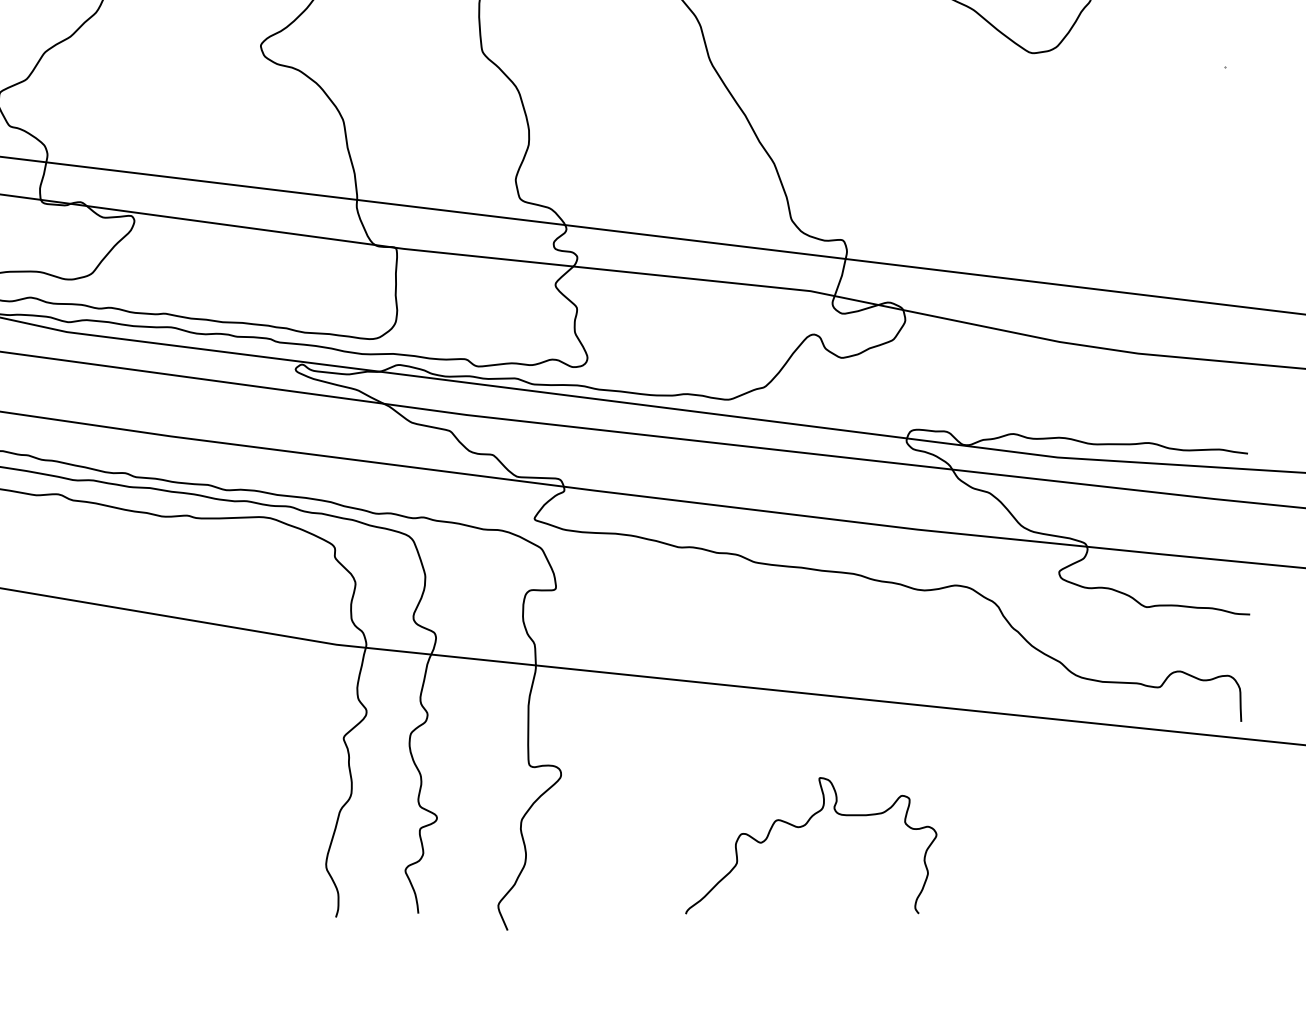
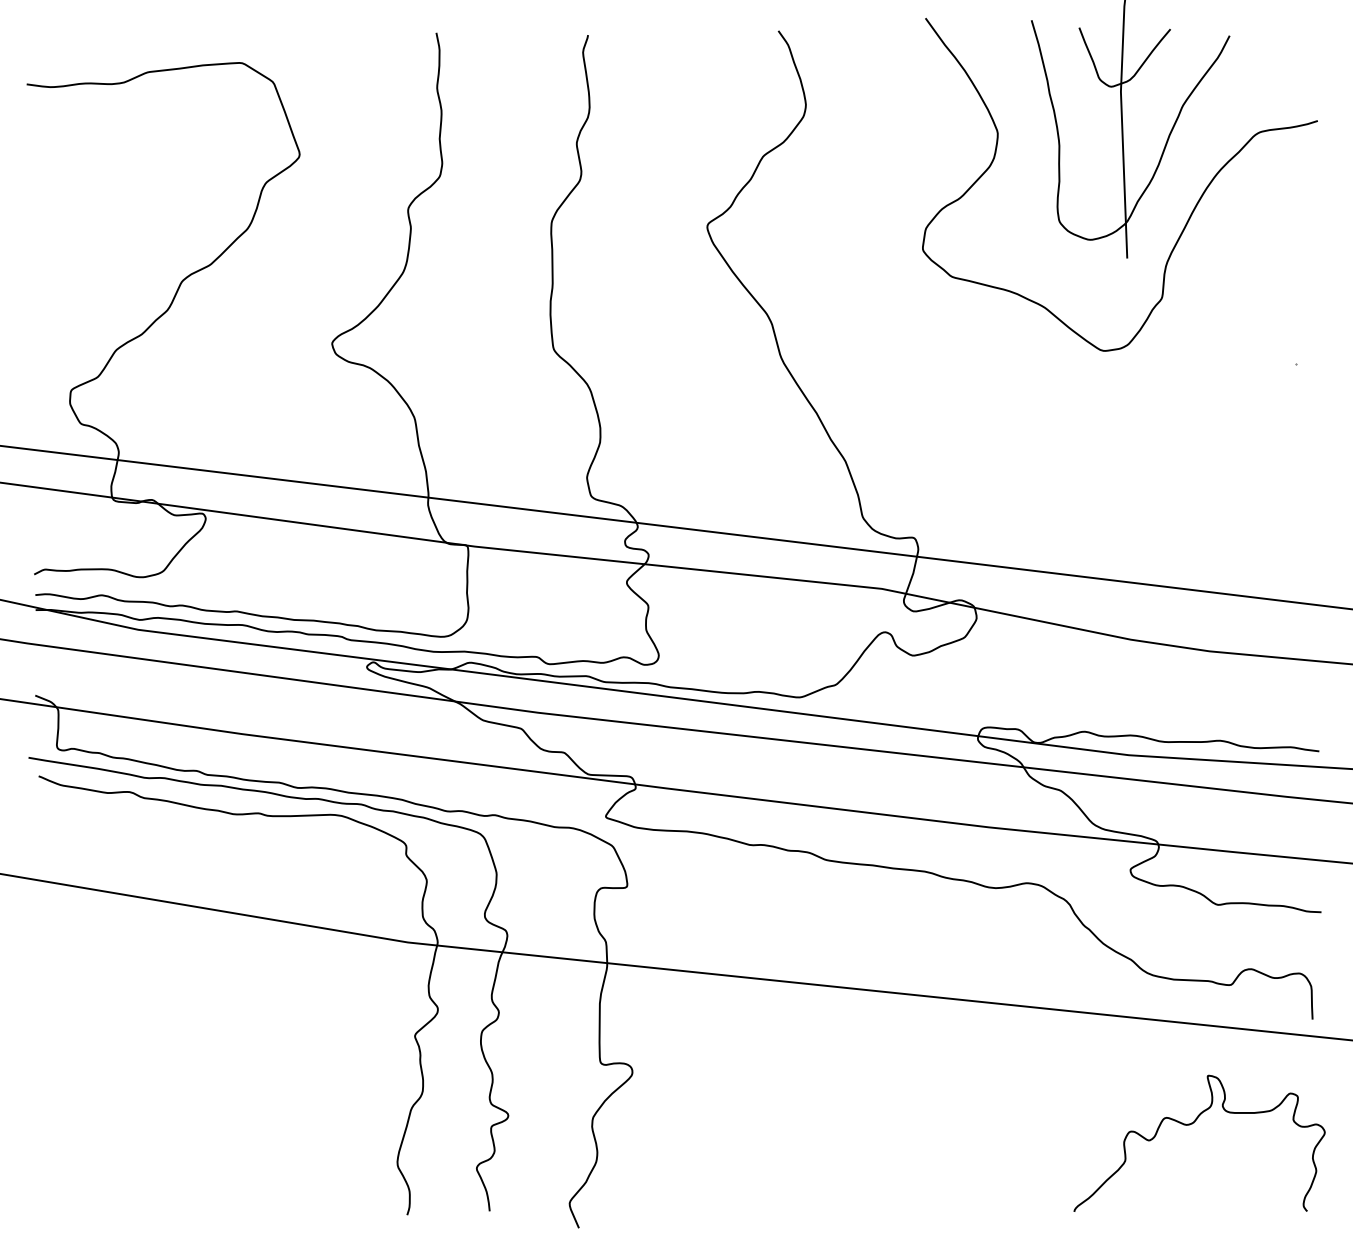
curve: (804, 826) -> (1192, 1124), moved

